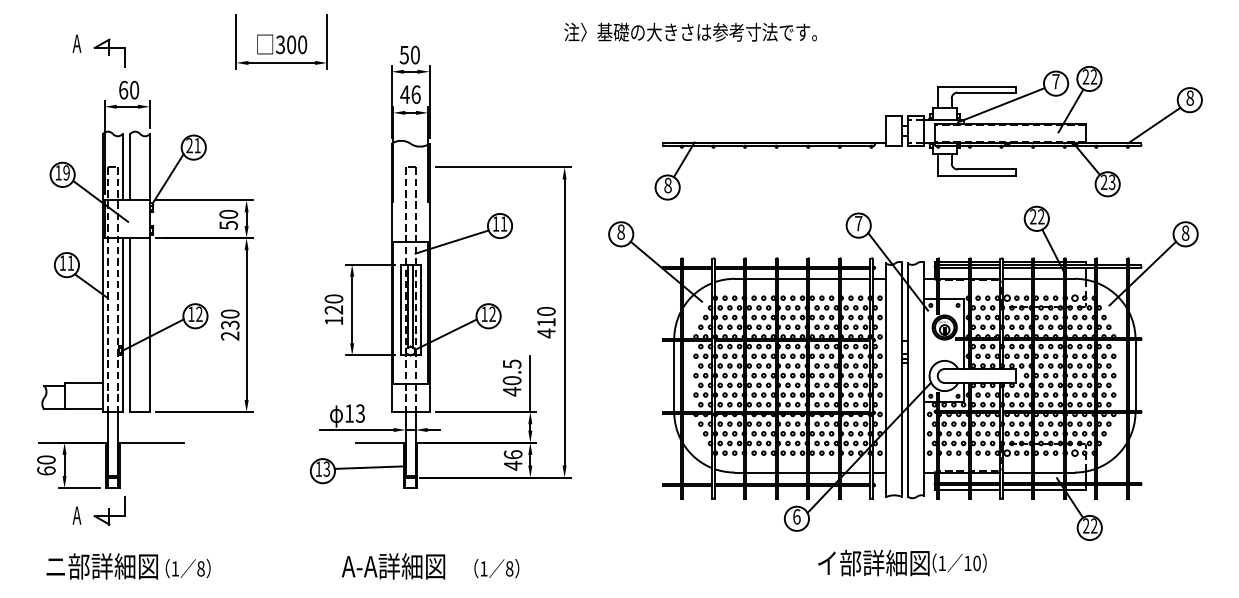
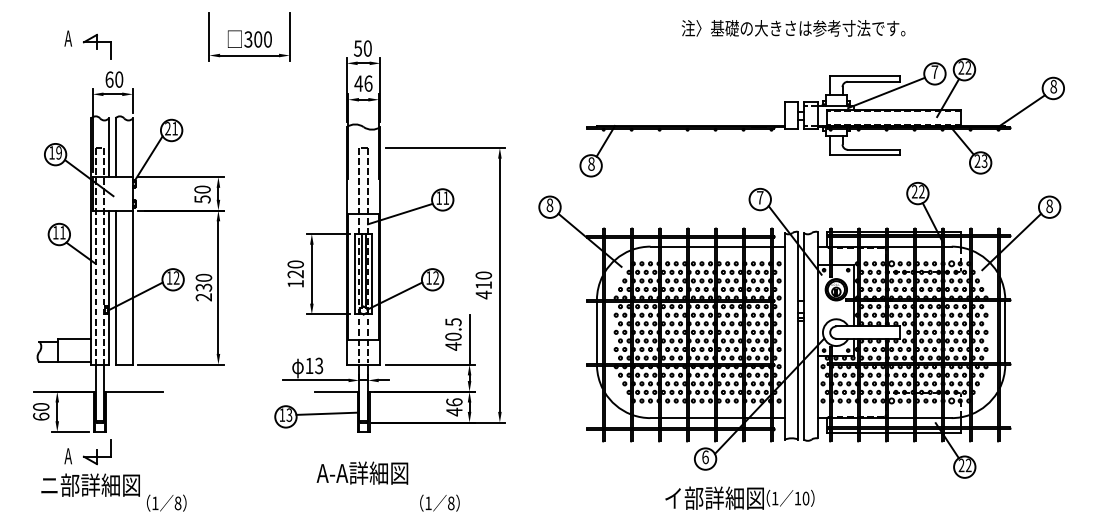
text: (690, 32) -> (793, 28), moved
text: (901, 562) -> (739, 497), moved
text: (102, 565) -> (90, 484), moved
text: (393, 565) -> (362, 472), moved

